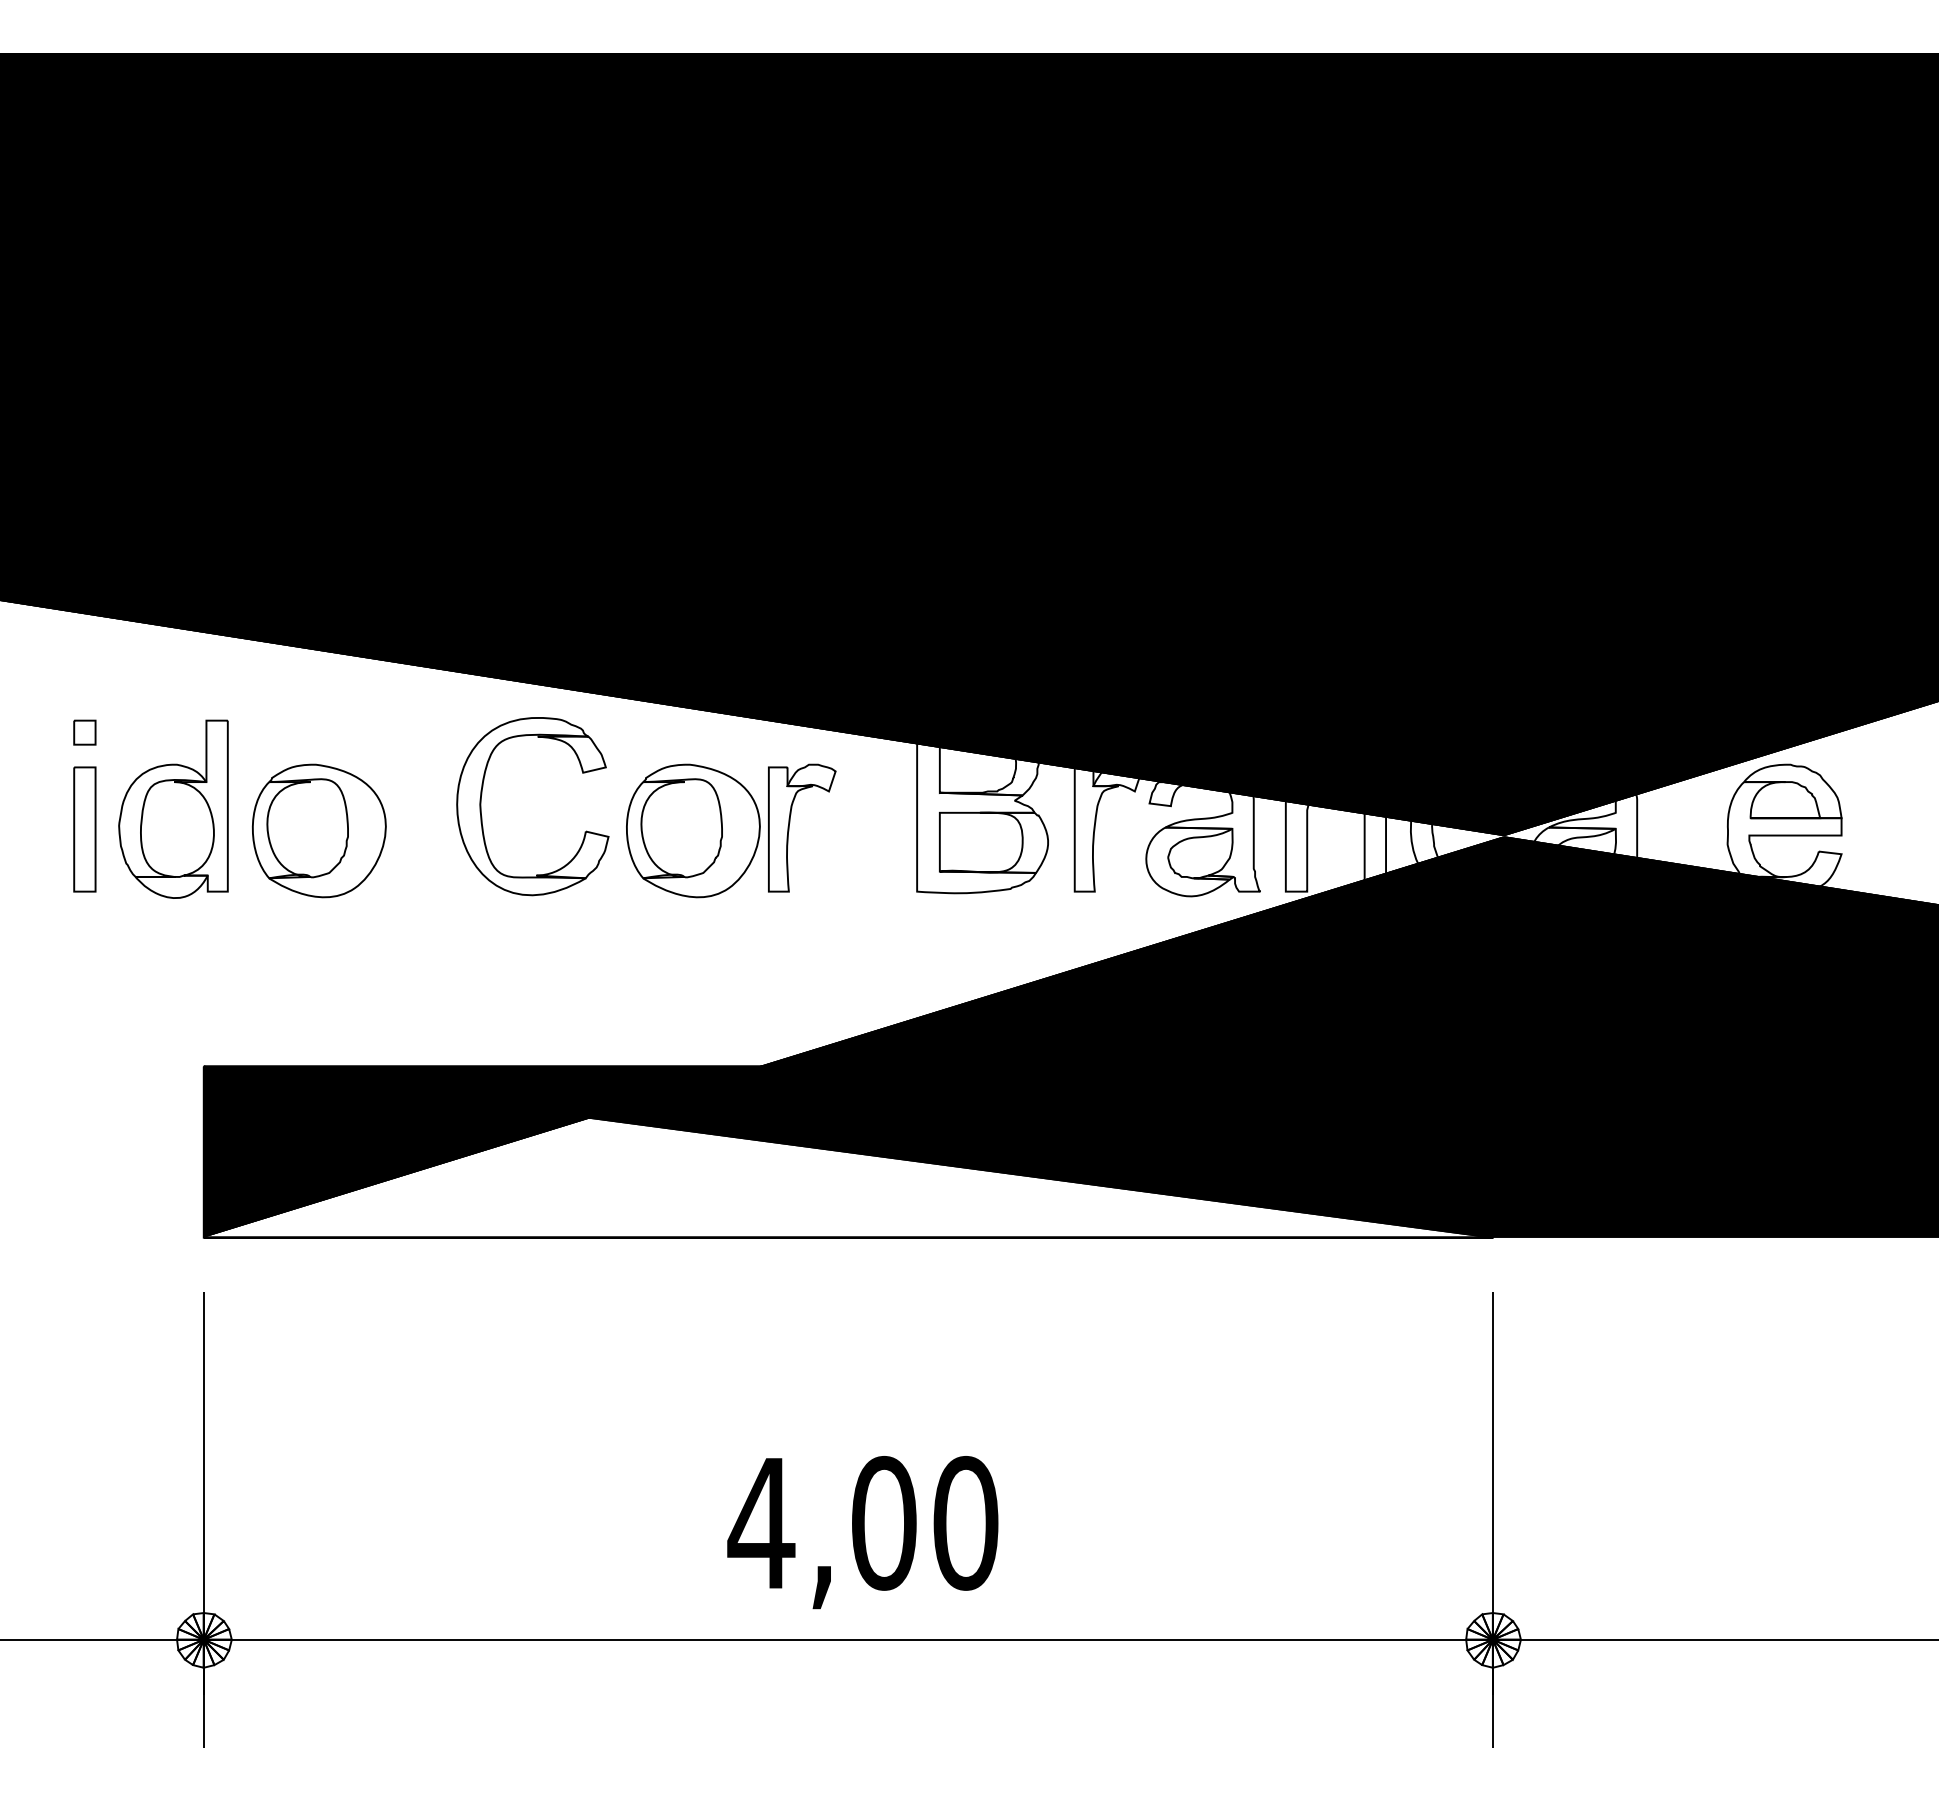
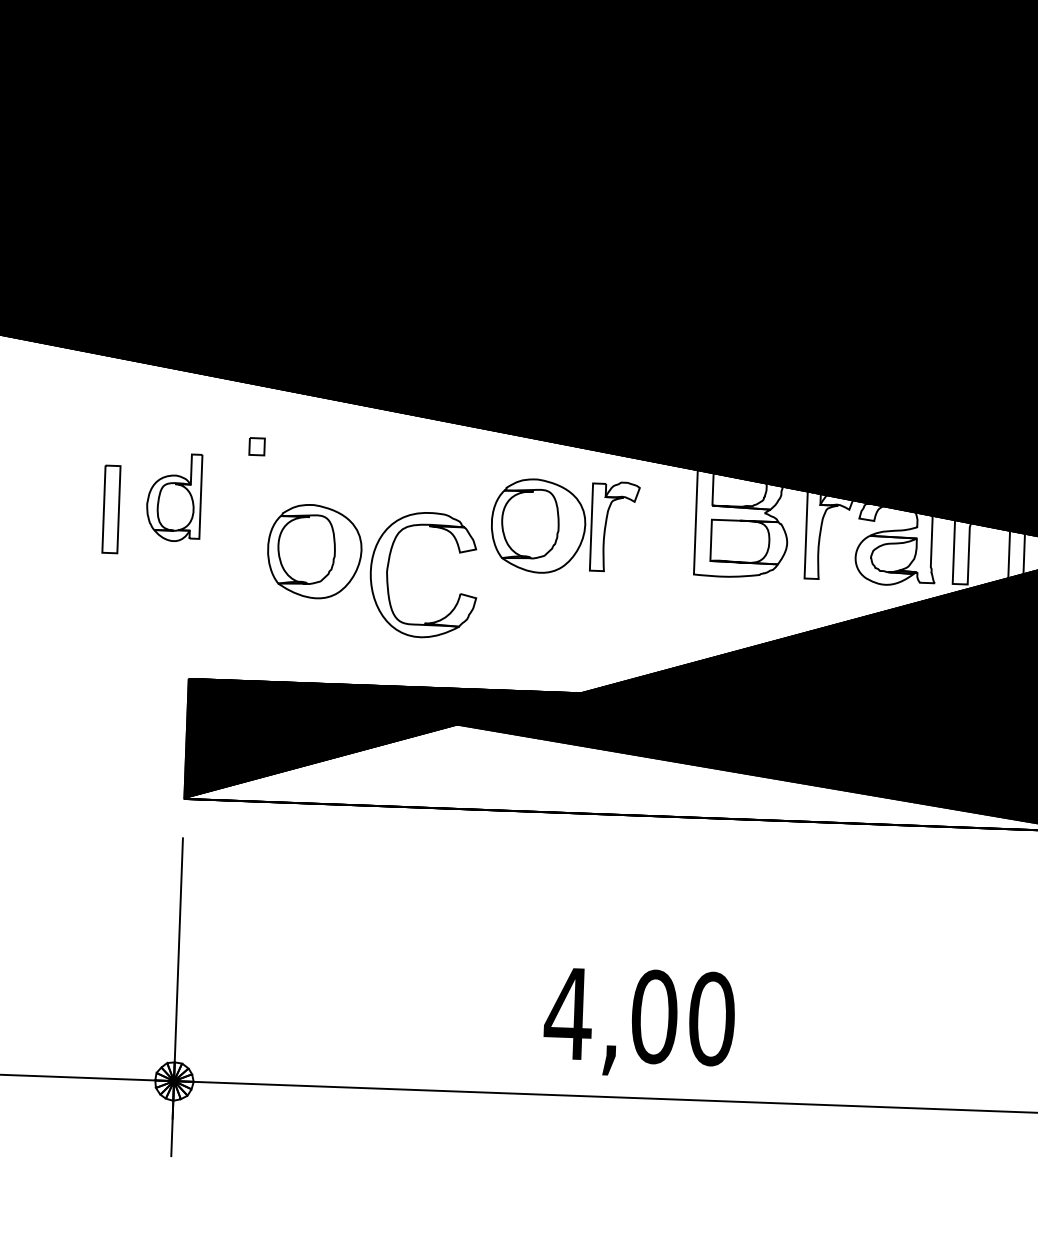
part: (84, 732) -> (256, 446), moved
part: (173, 808) -> (174, 496), size x0.7
part: (482, 816) -> (388, 580), moved
part: (318, 830) -> (314, 551), moved

